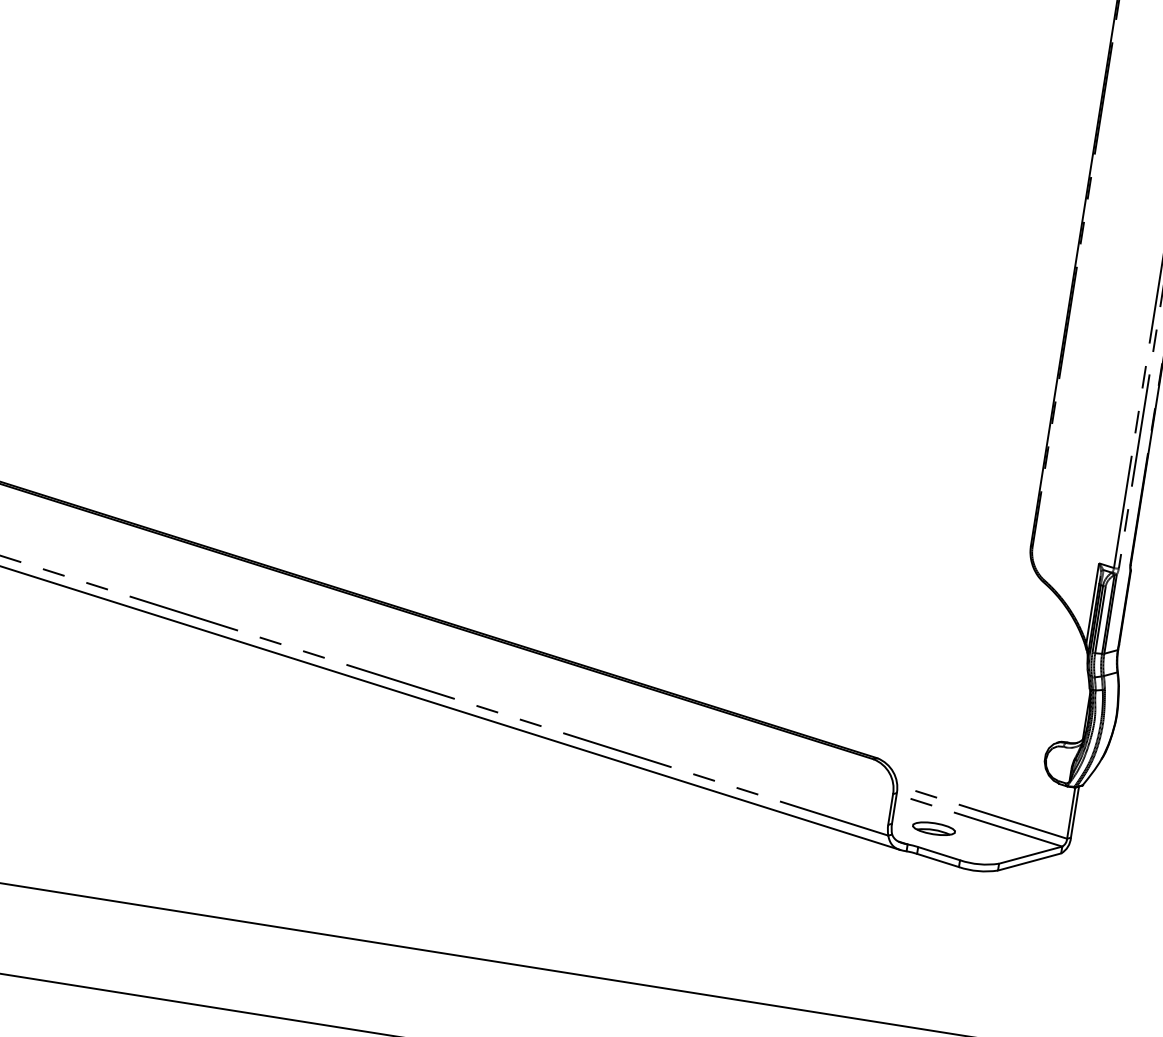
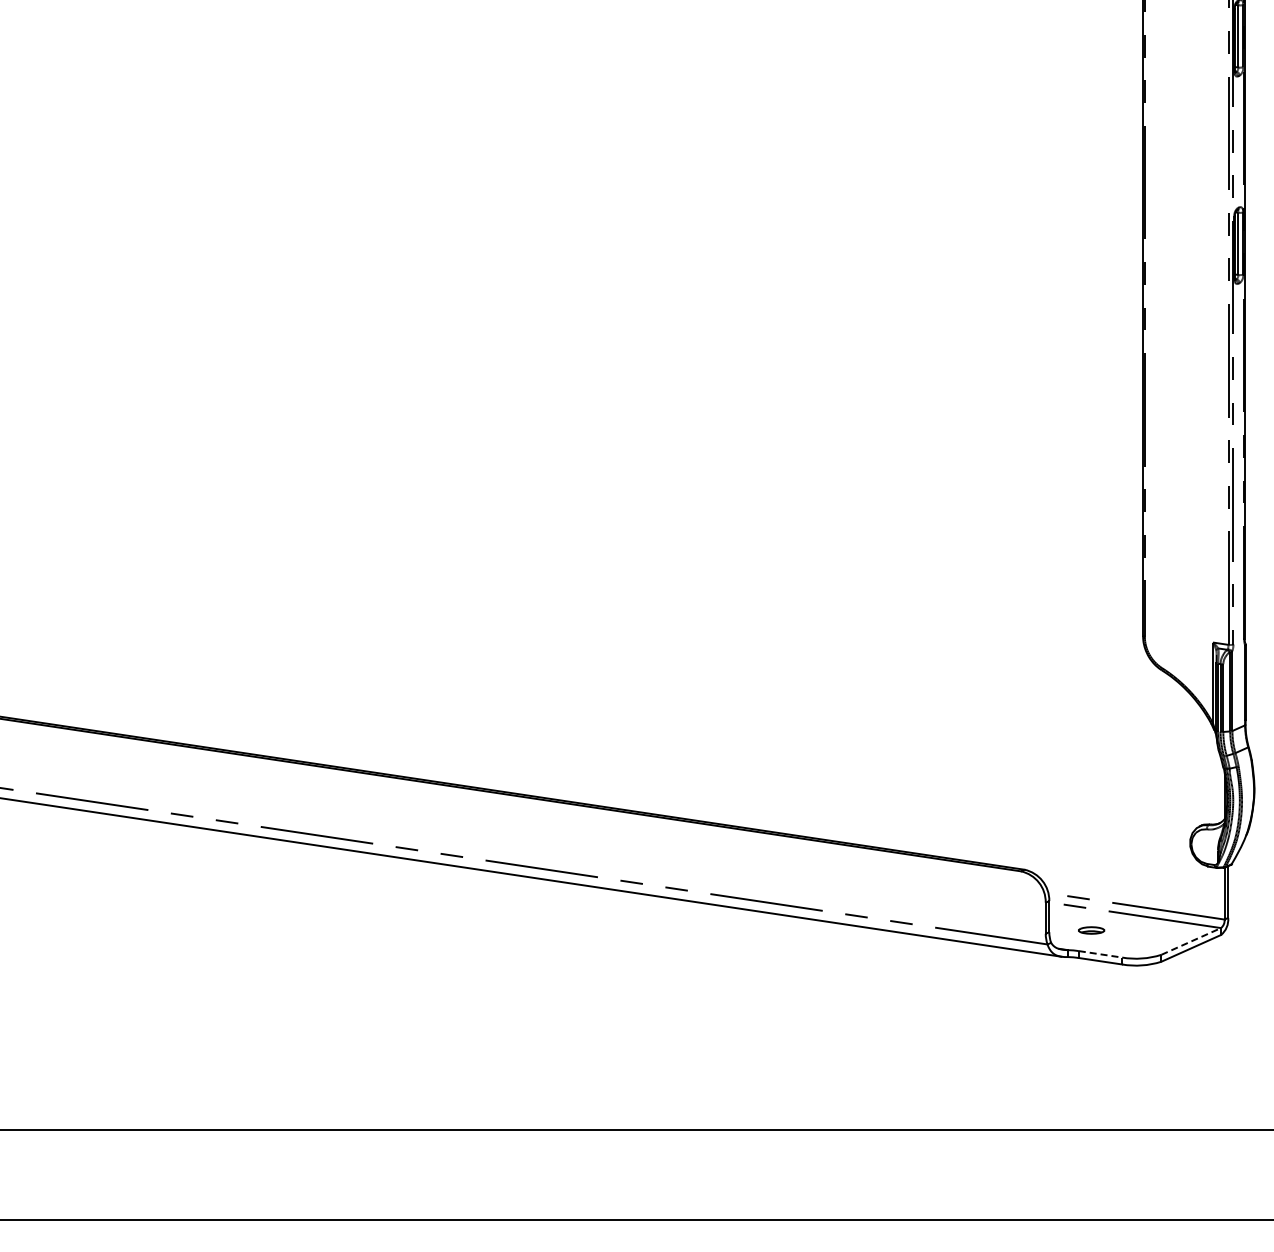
part: (933, 828) -> (1091, 930), size x0.6
line: (939, 853) -> (1100, 954), solid -> dashed
line: (1030, 855) -> (1191, 941), solid -> dashed

